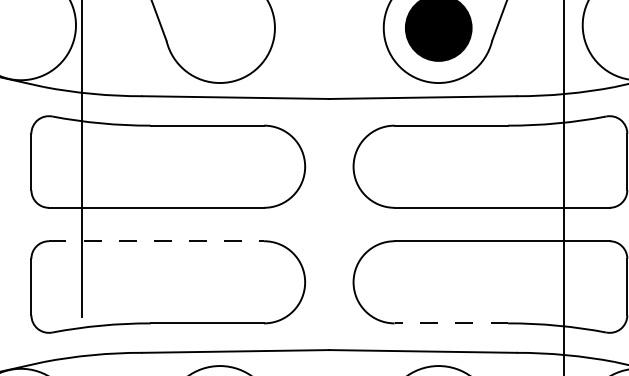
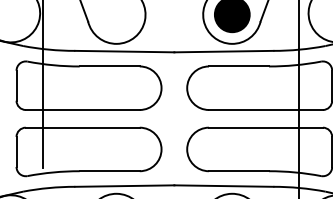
line: (155, 240) -> (82, 127), dashed -> solid
line: (450, 323) -> (238, 171), dashed -> solid

